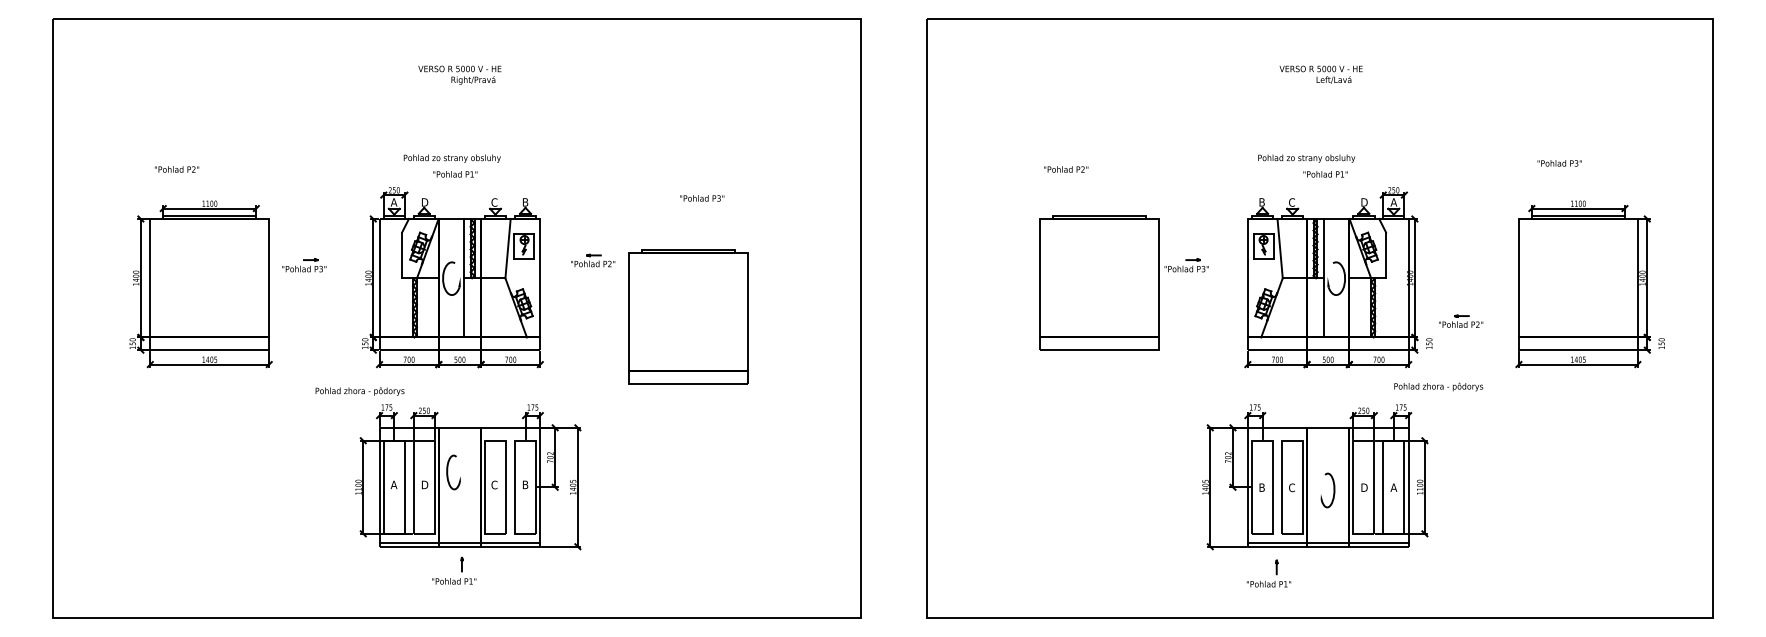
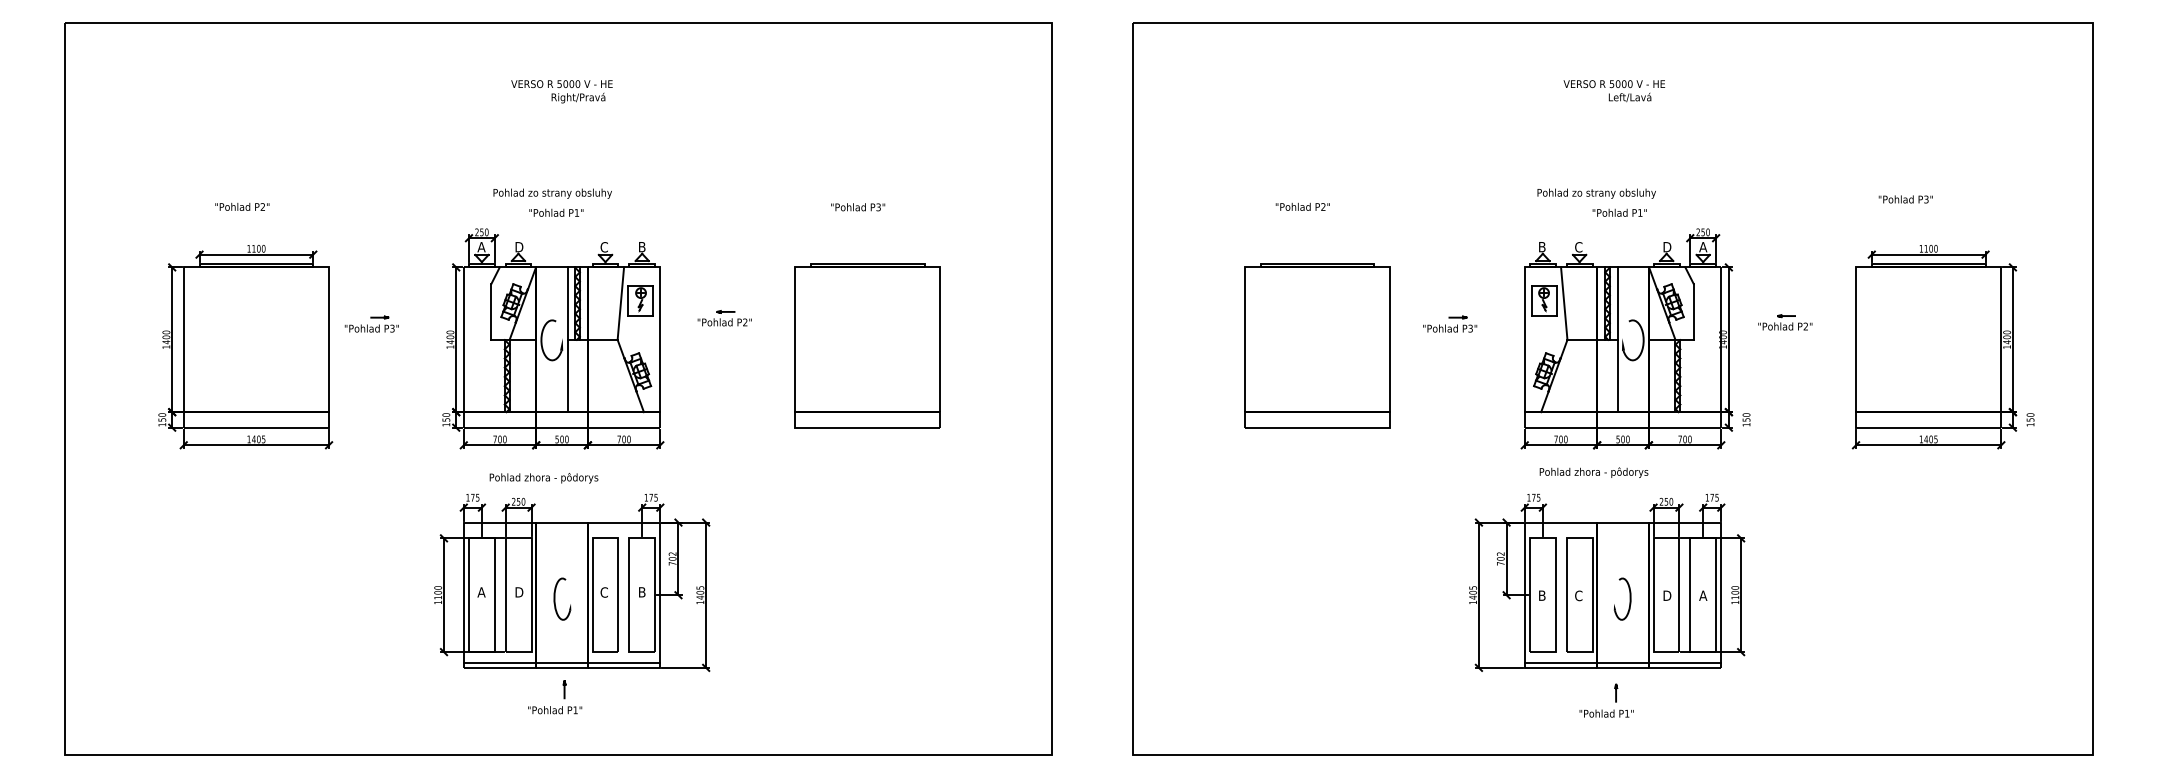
text: (177, 169) -> (242, 206), moved
text: (702, 198) -> (858, 207), moved
part: (1099, 282) -> (1317, 345), moved
part: (688, 316) -> (867, 345), moved
part: (1461, 321) -> (1785, 322), moved
text: (1438, 386) -> (1593, 472), moved
text: (359, 391) -> (543, 478), moved
part: (448, 471) -> (555, 598), moved
part: (1276, 573) -> (1615, 700), moved

